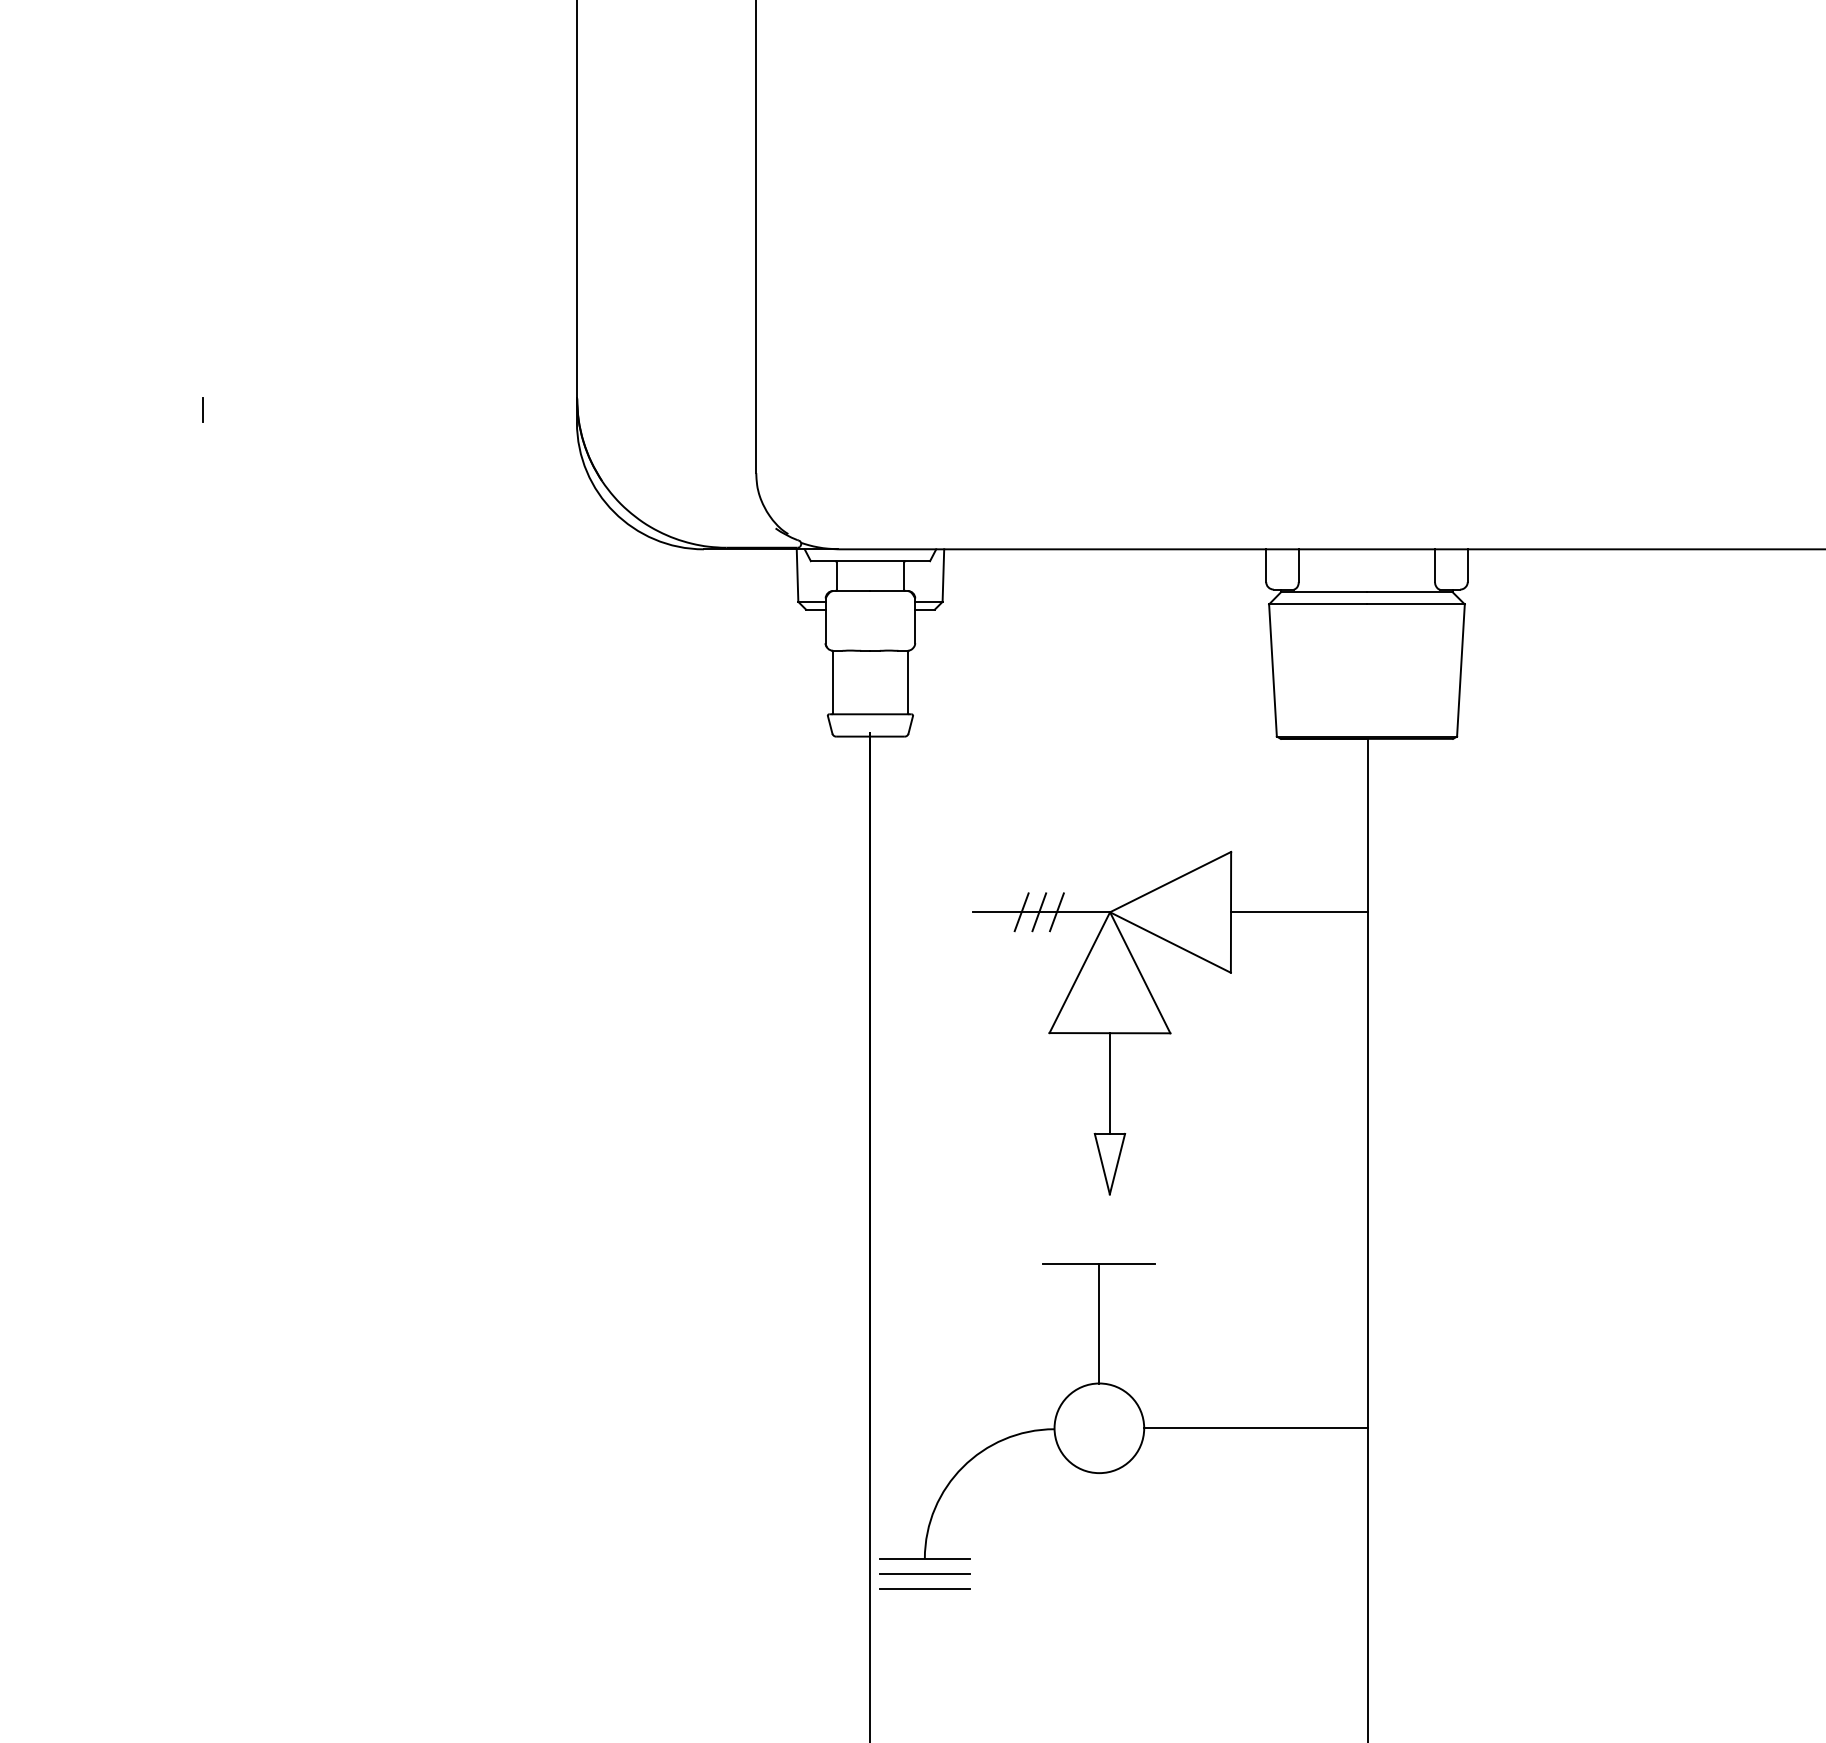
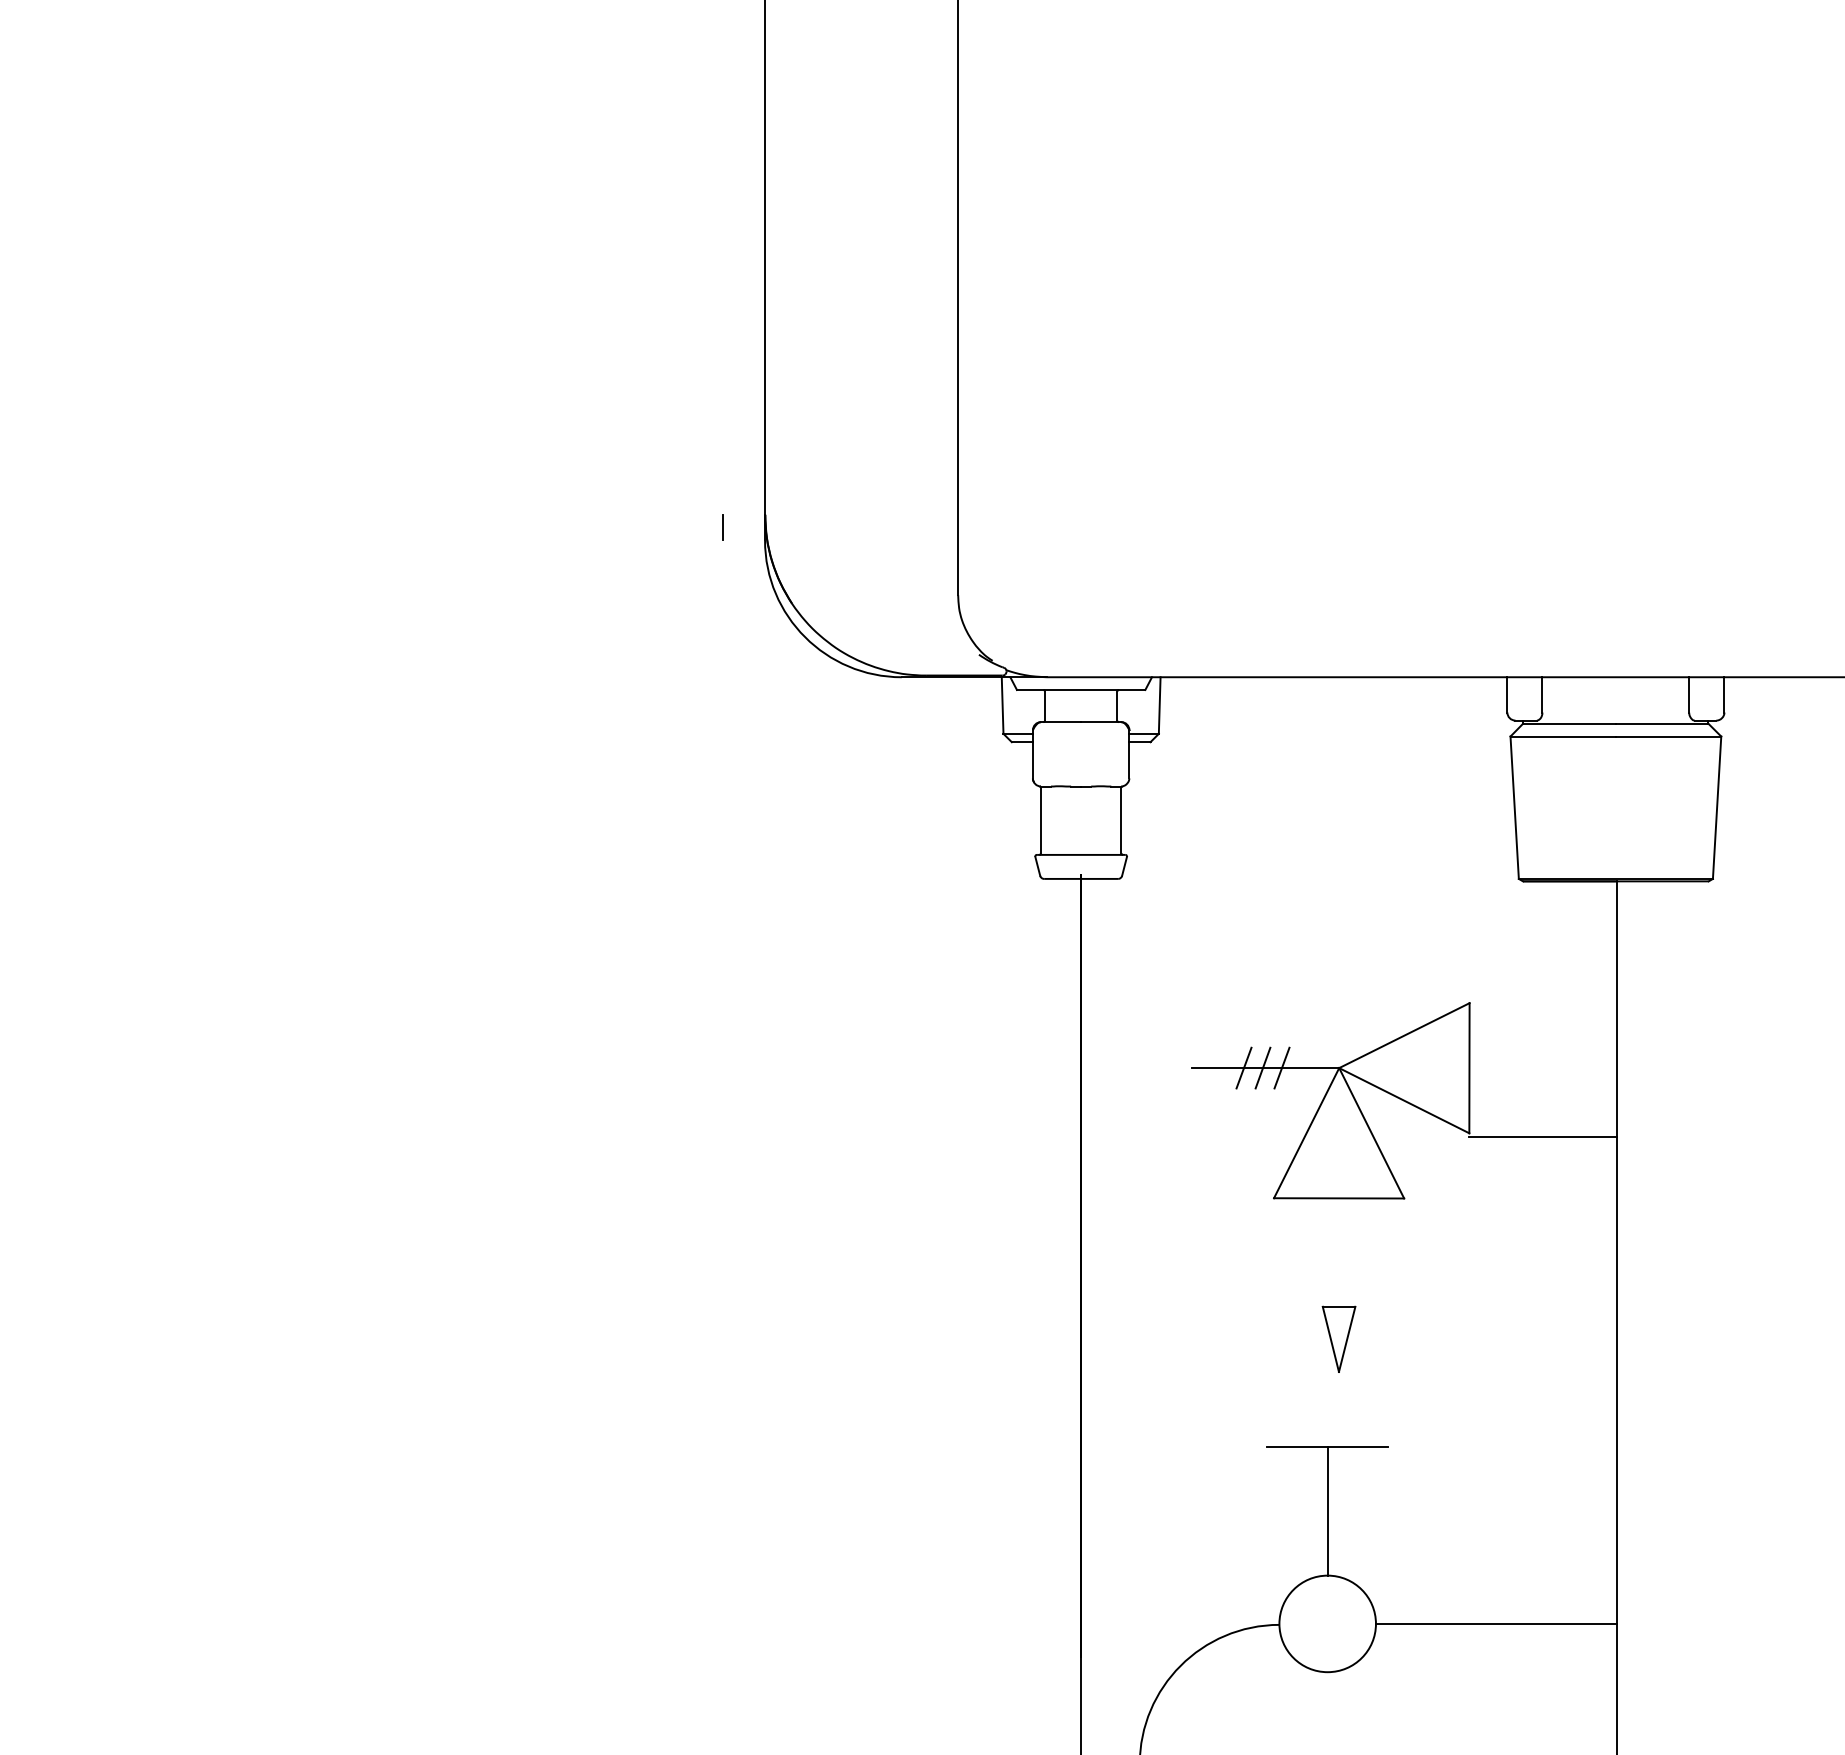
line: (202, 409) -> (722, 526), moved
line: (1299, 912) -> (1543, 1137), moved
line: (1110, 1083) -> (1339, 1252), removed

